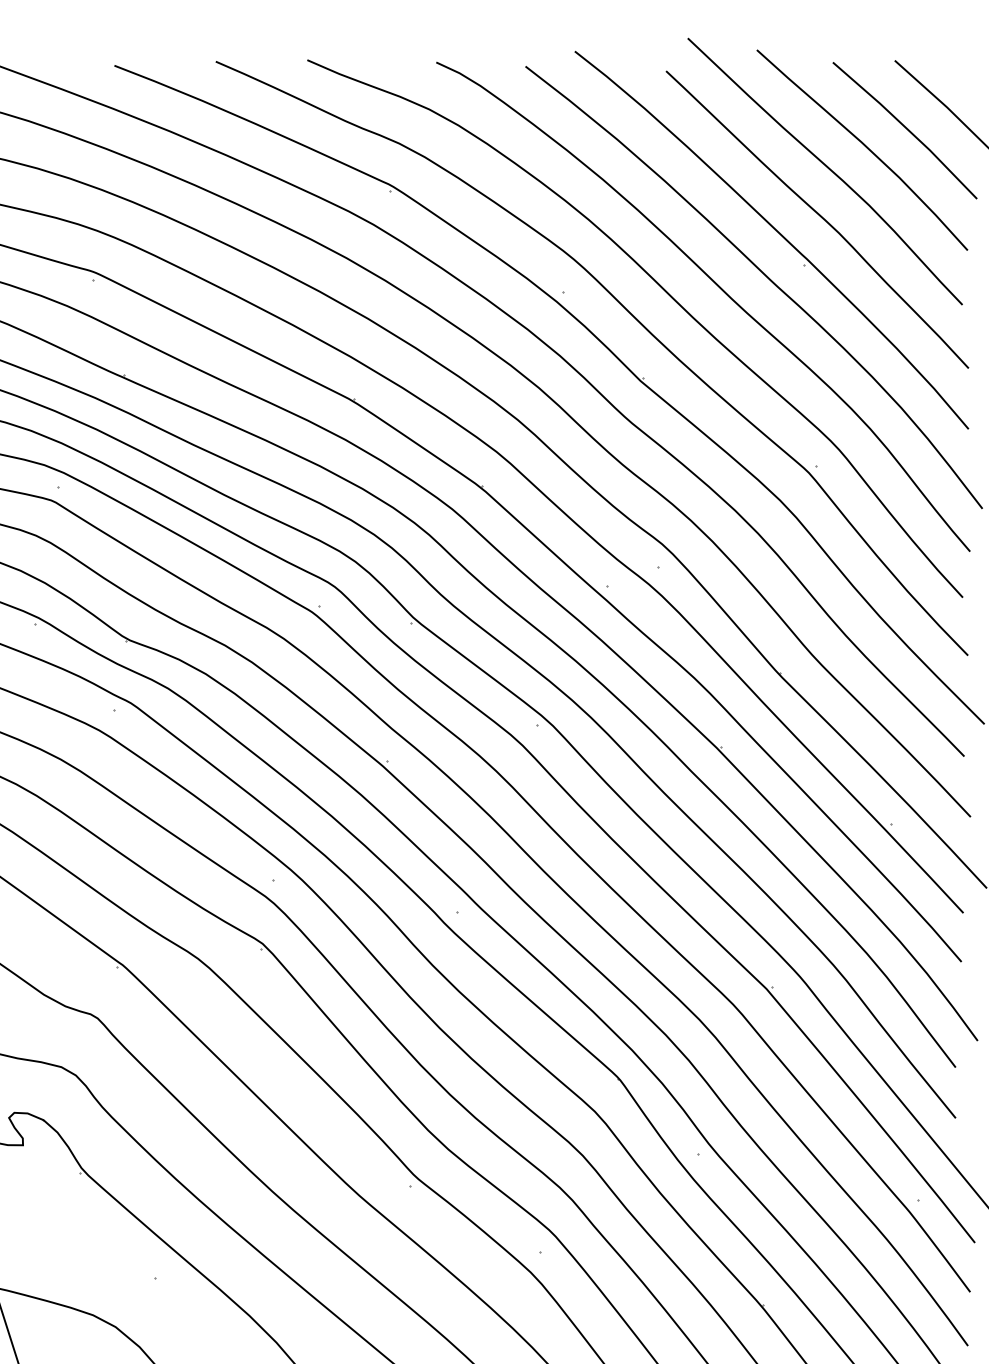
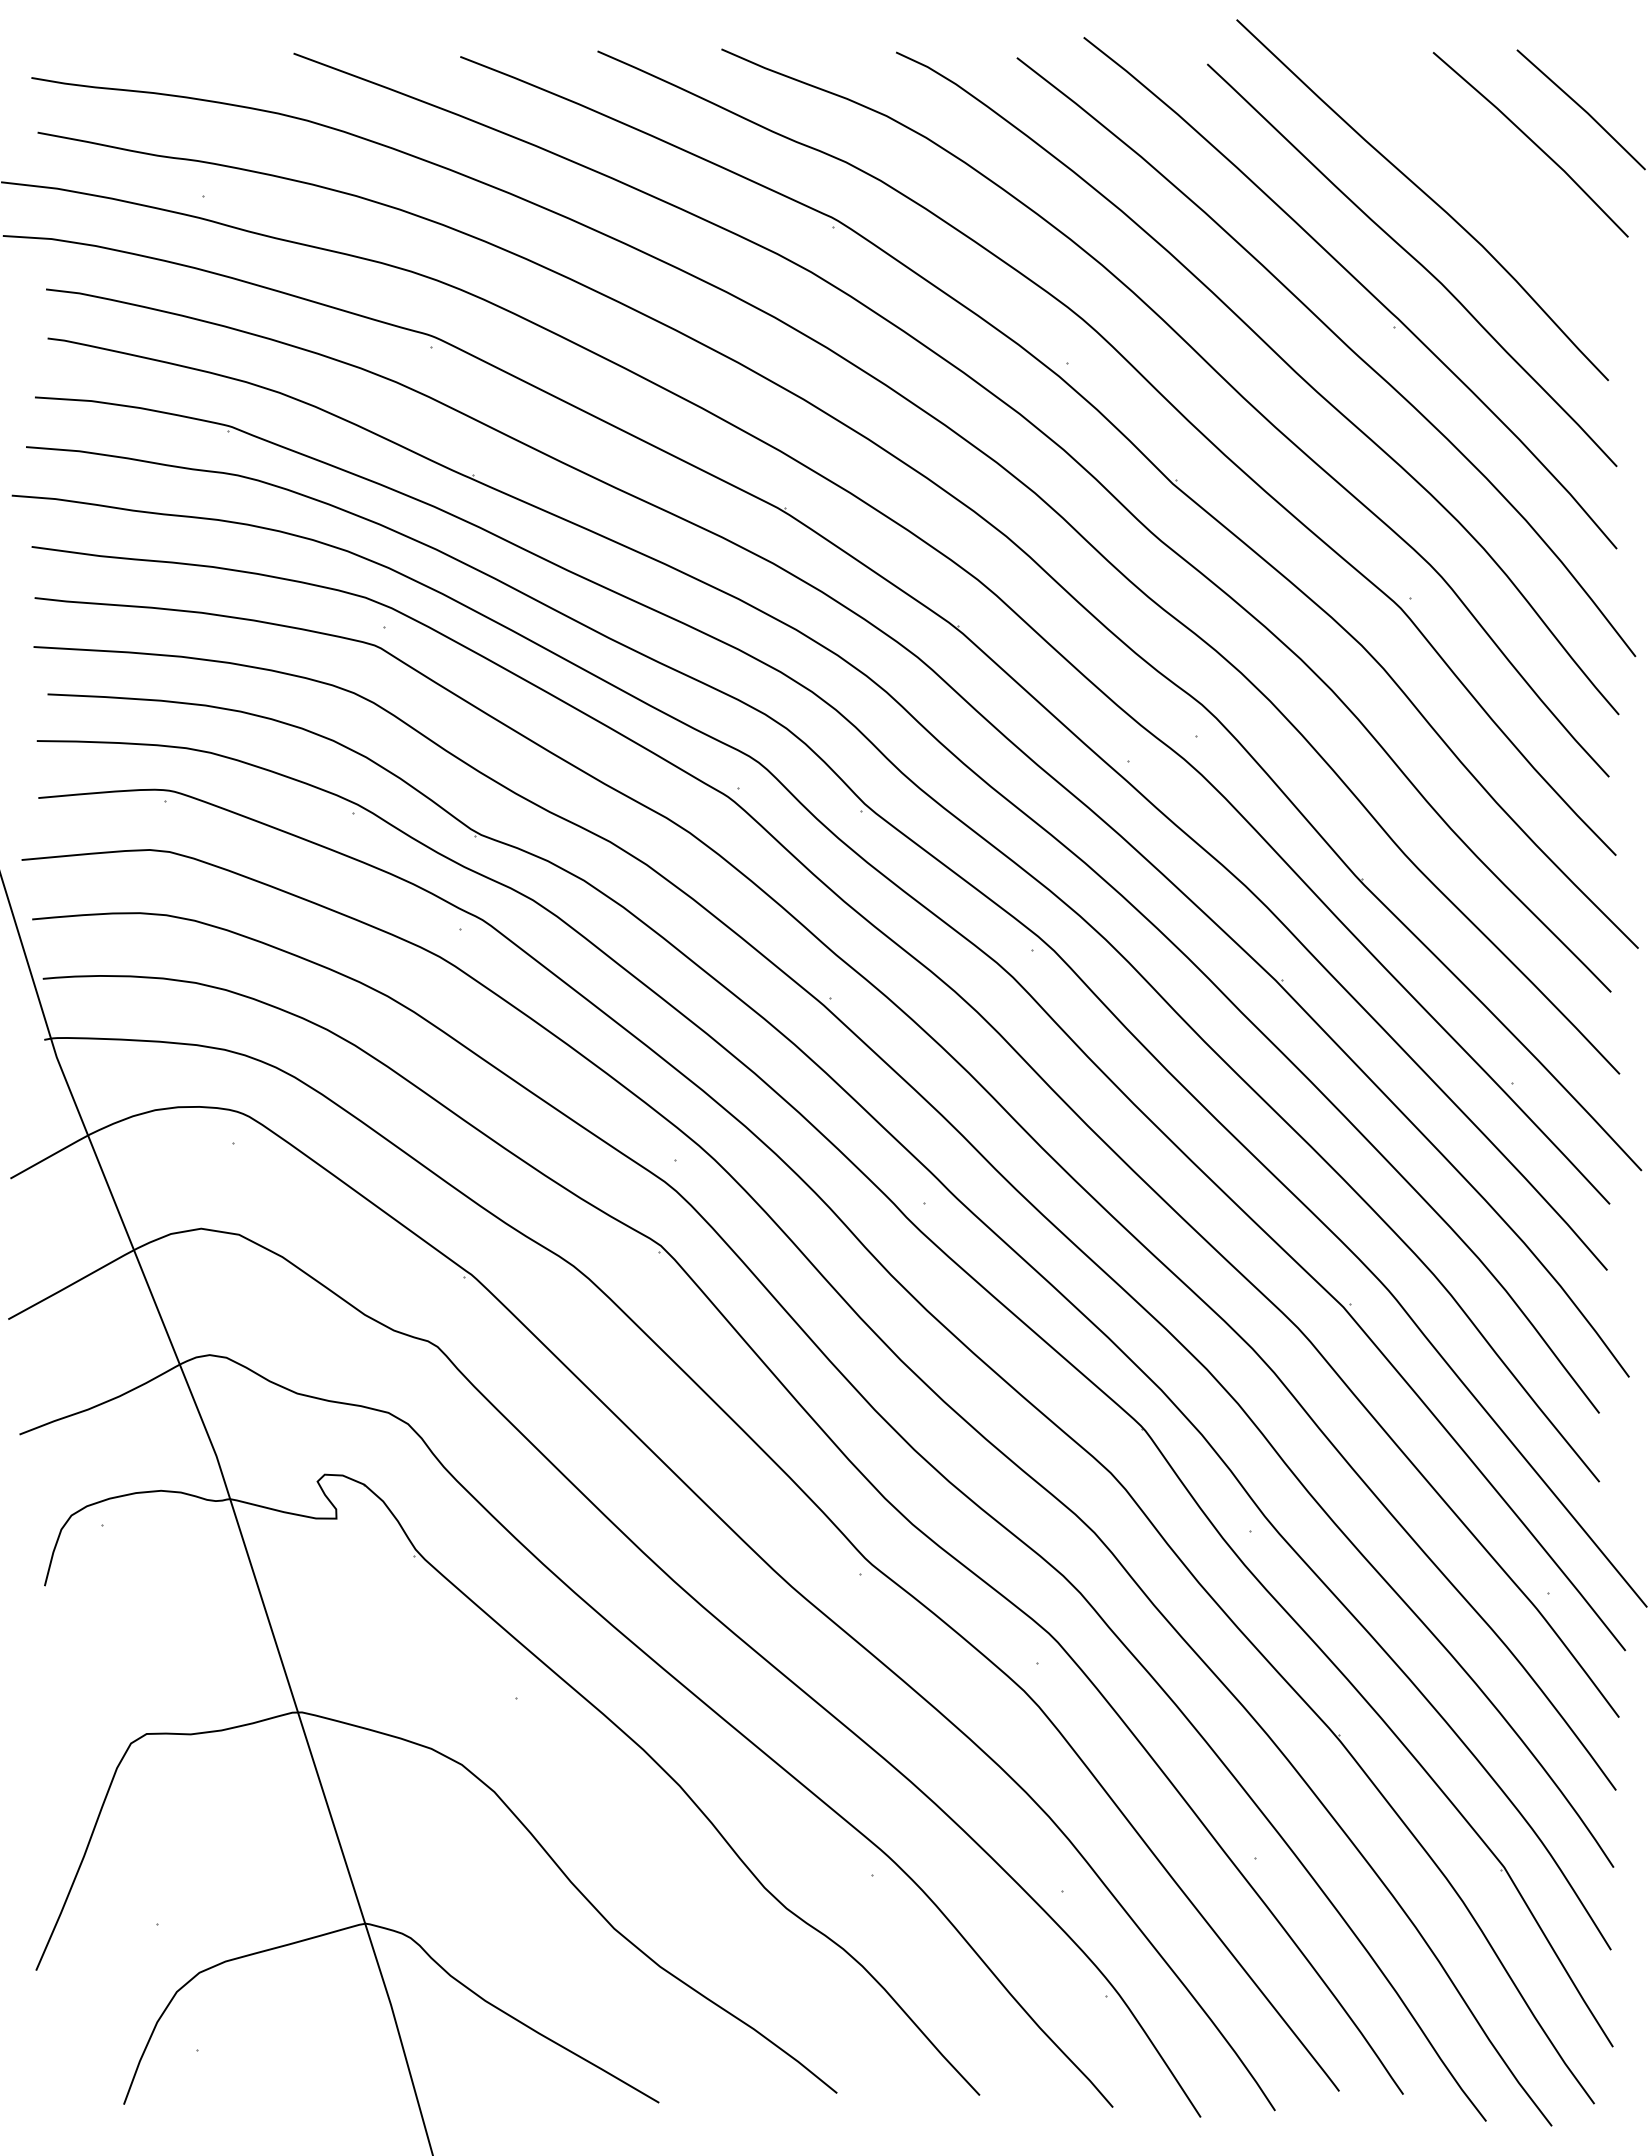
curve: (864, 146) -> (1476, 166), removed

